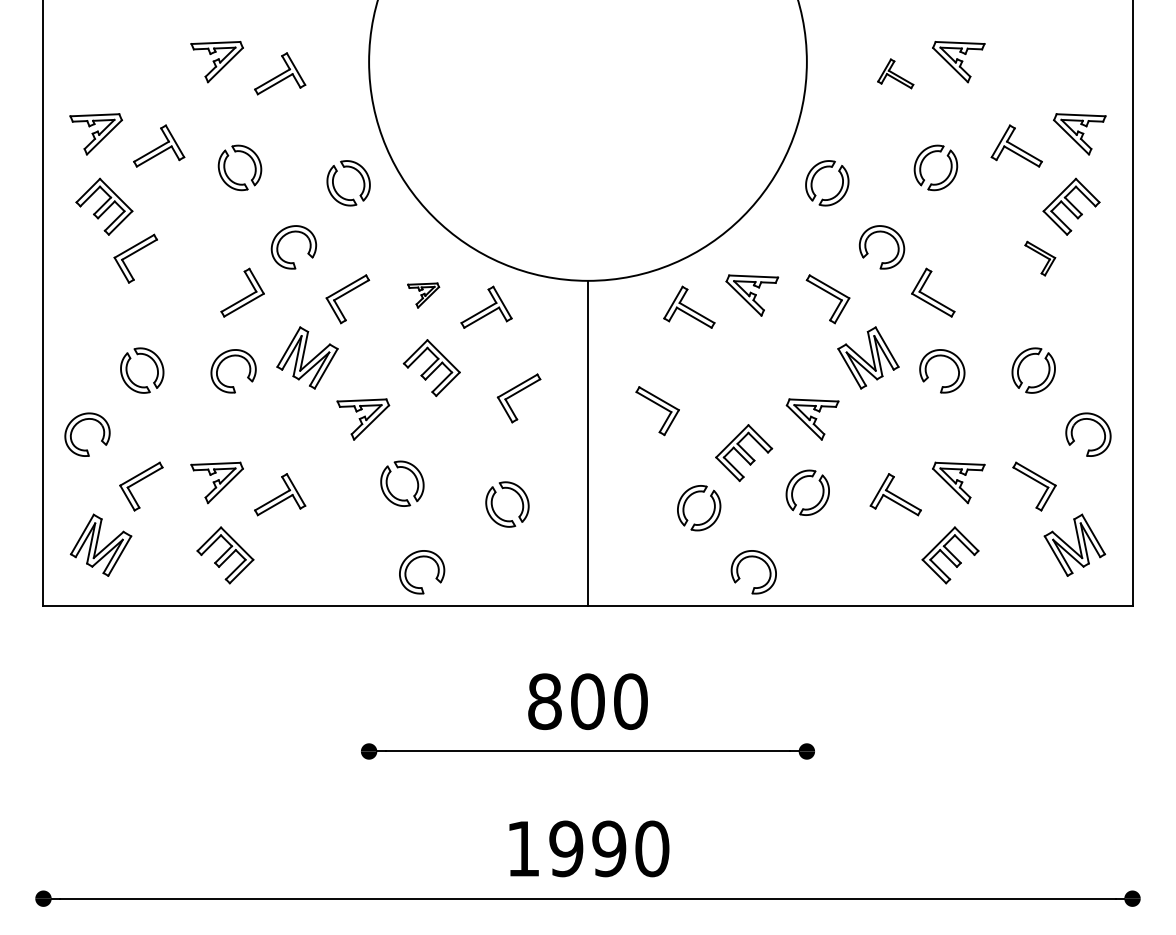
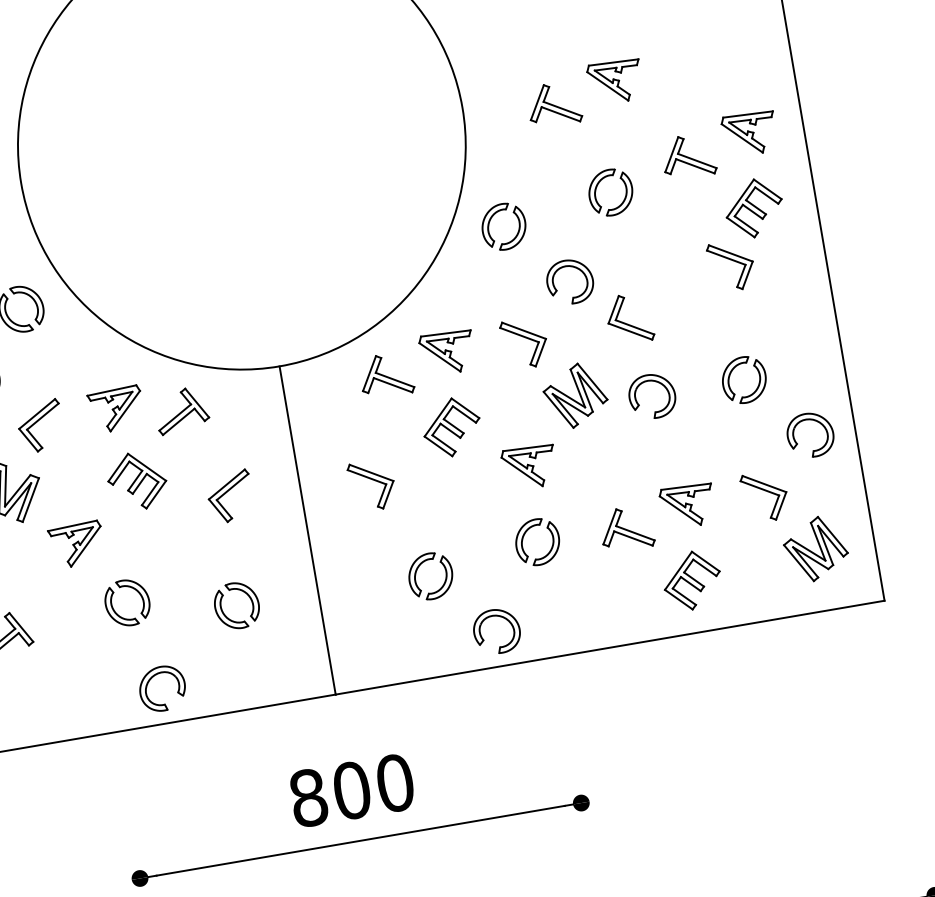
part: (895, 73) -> (553, 104), size x1.43
part: (1040, 258) -> (731, 265), size x1.43
part: (423, 295) -> (116, 409), size x1.67
part: (744, 453) -> (452, 427), moved

